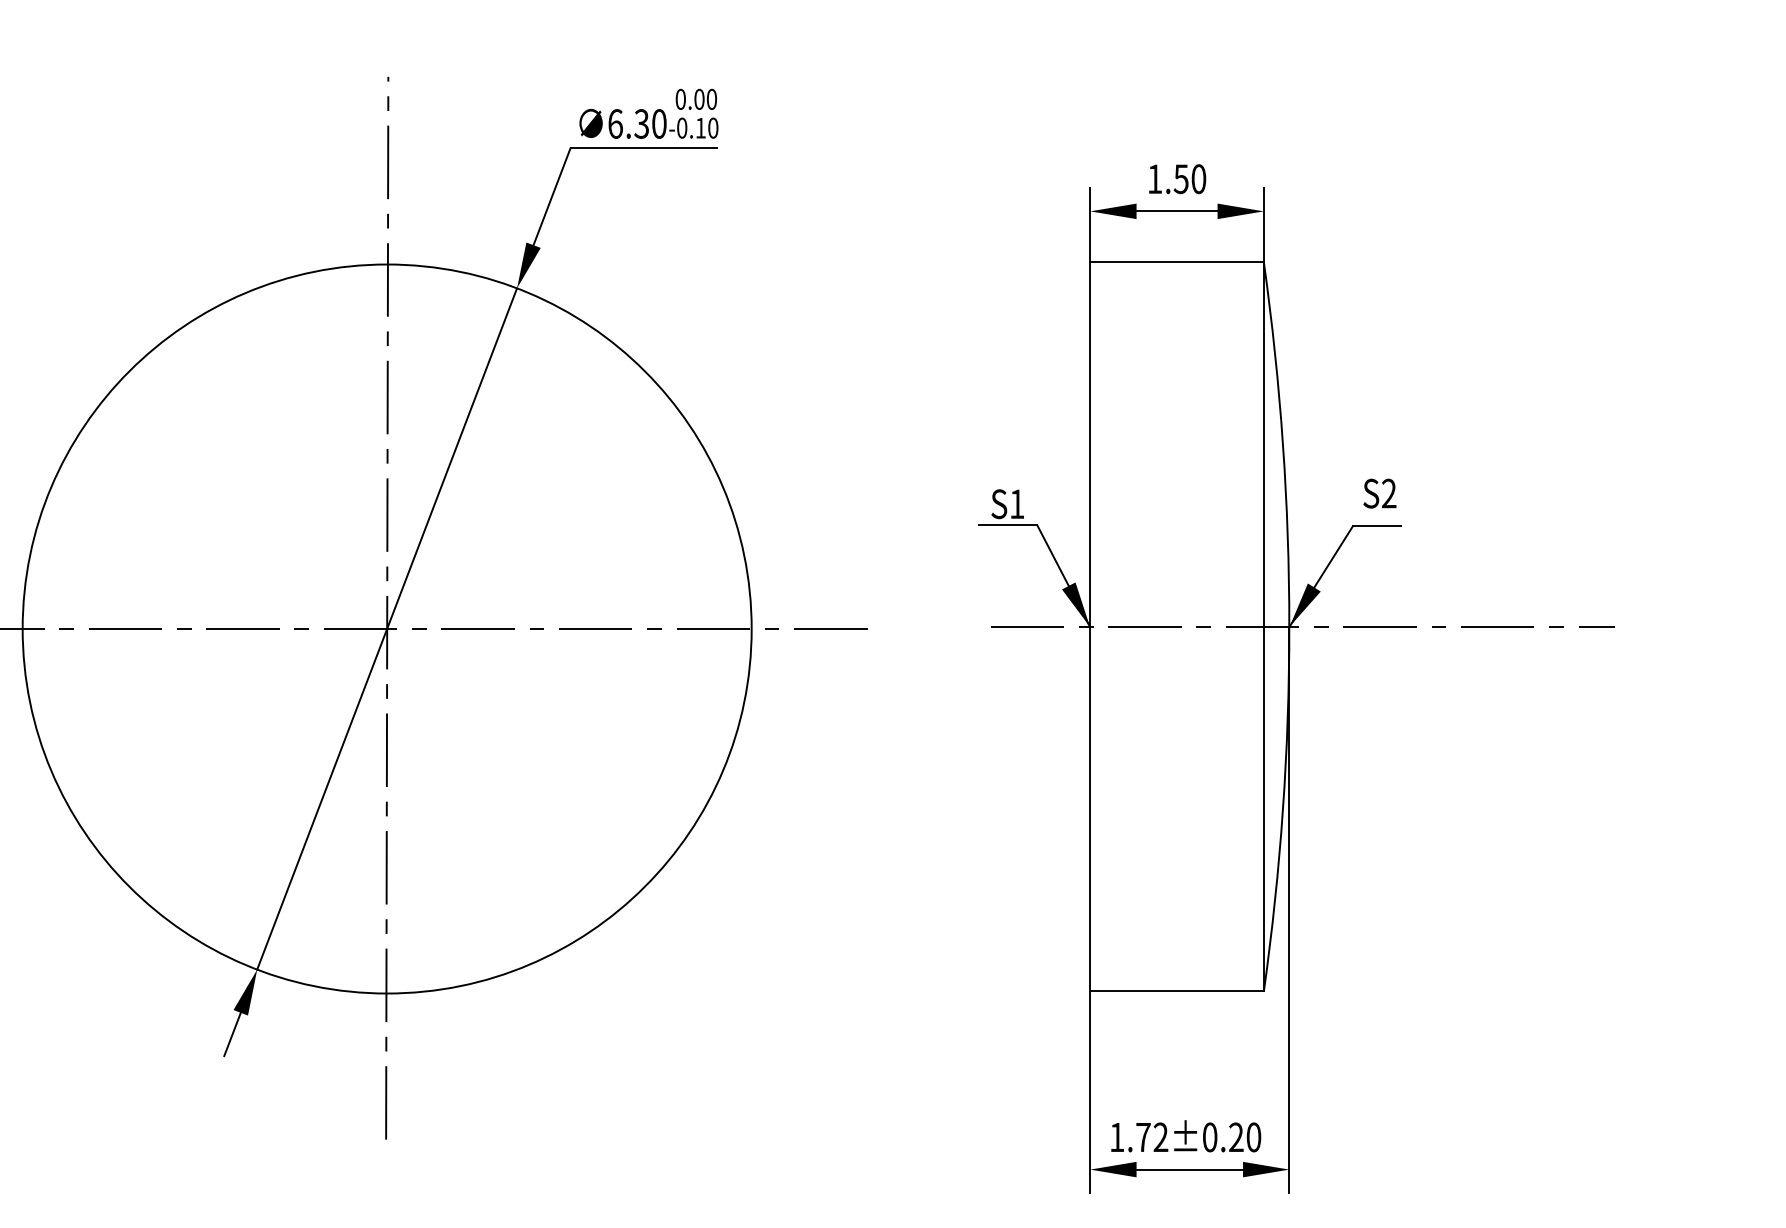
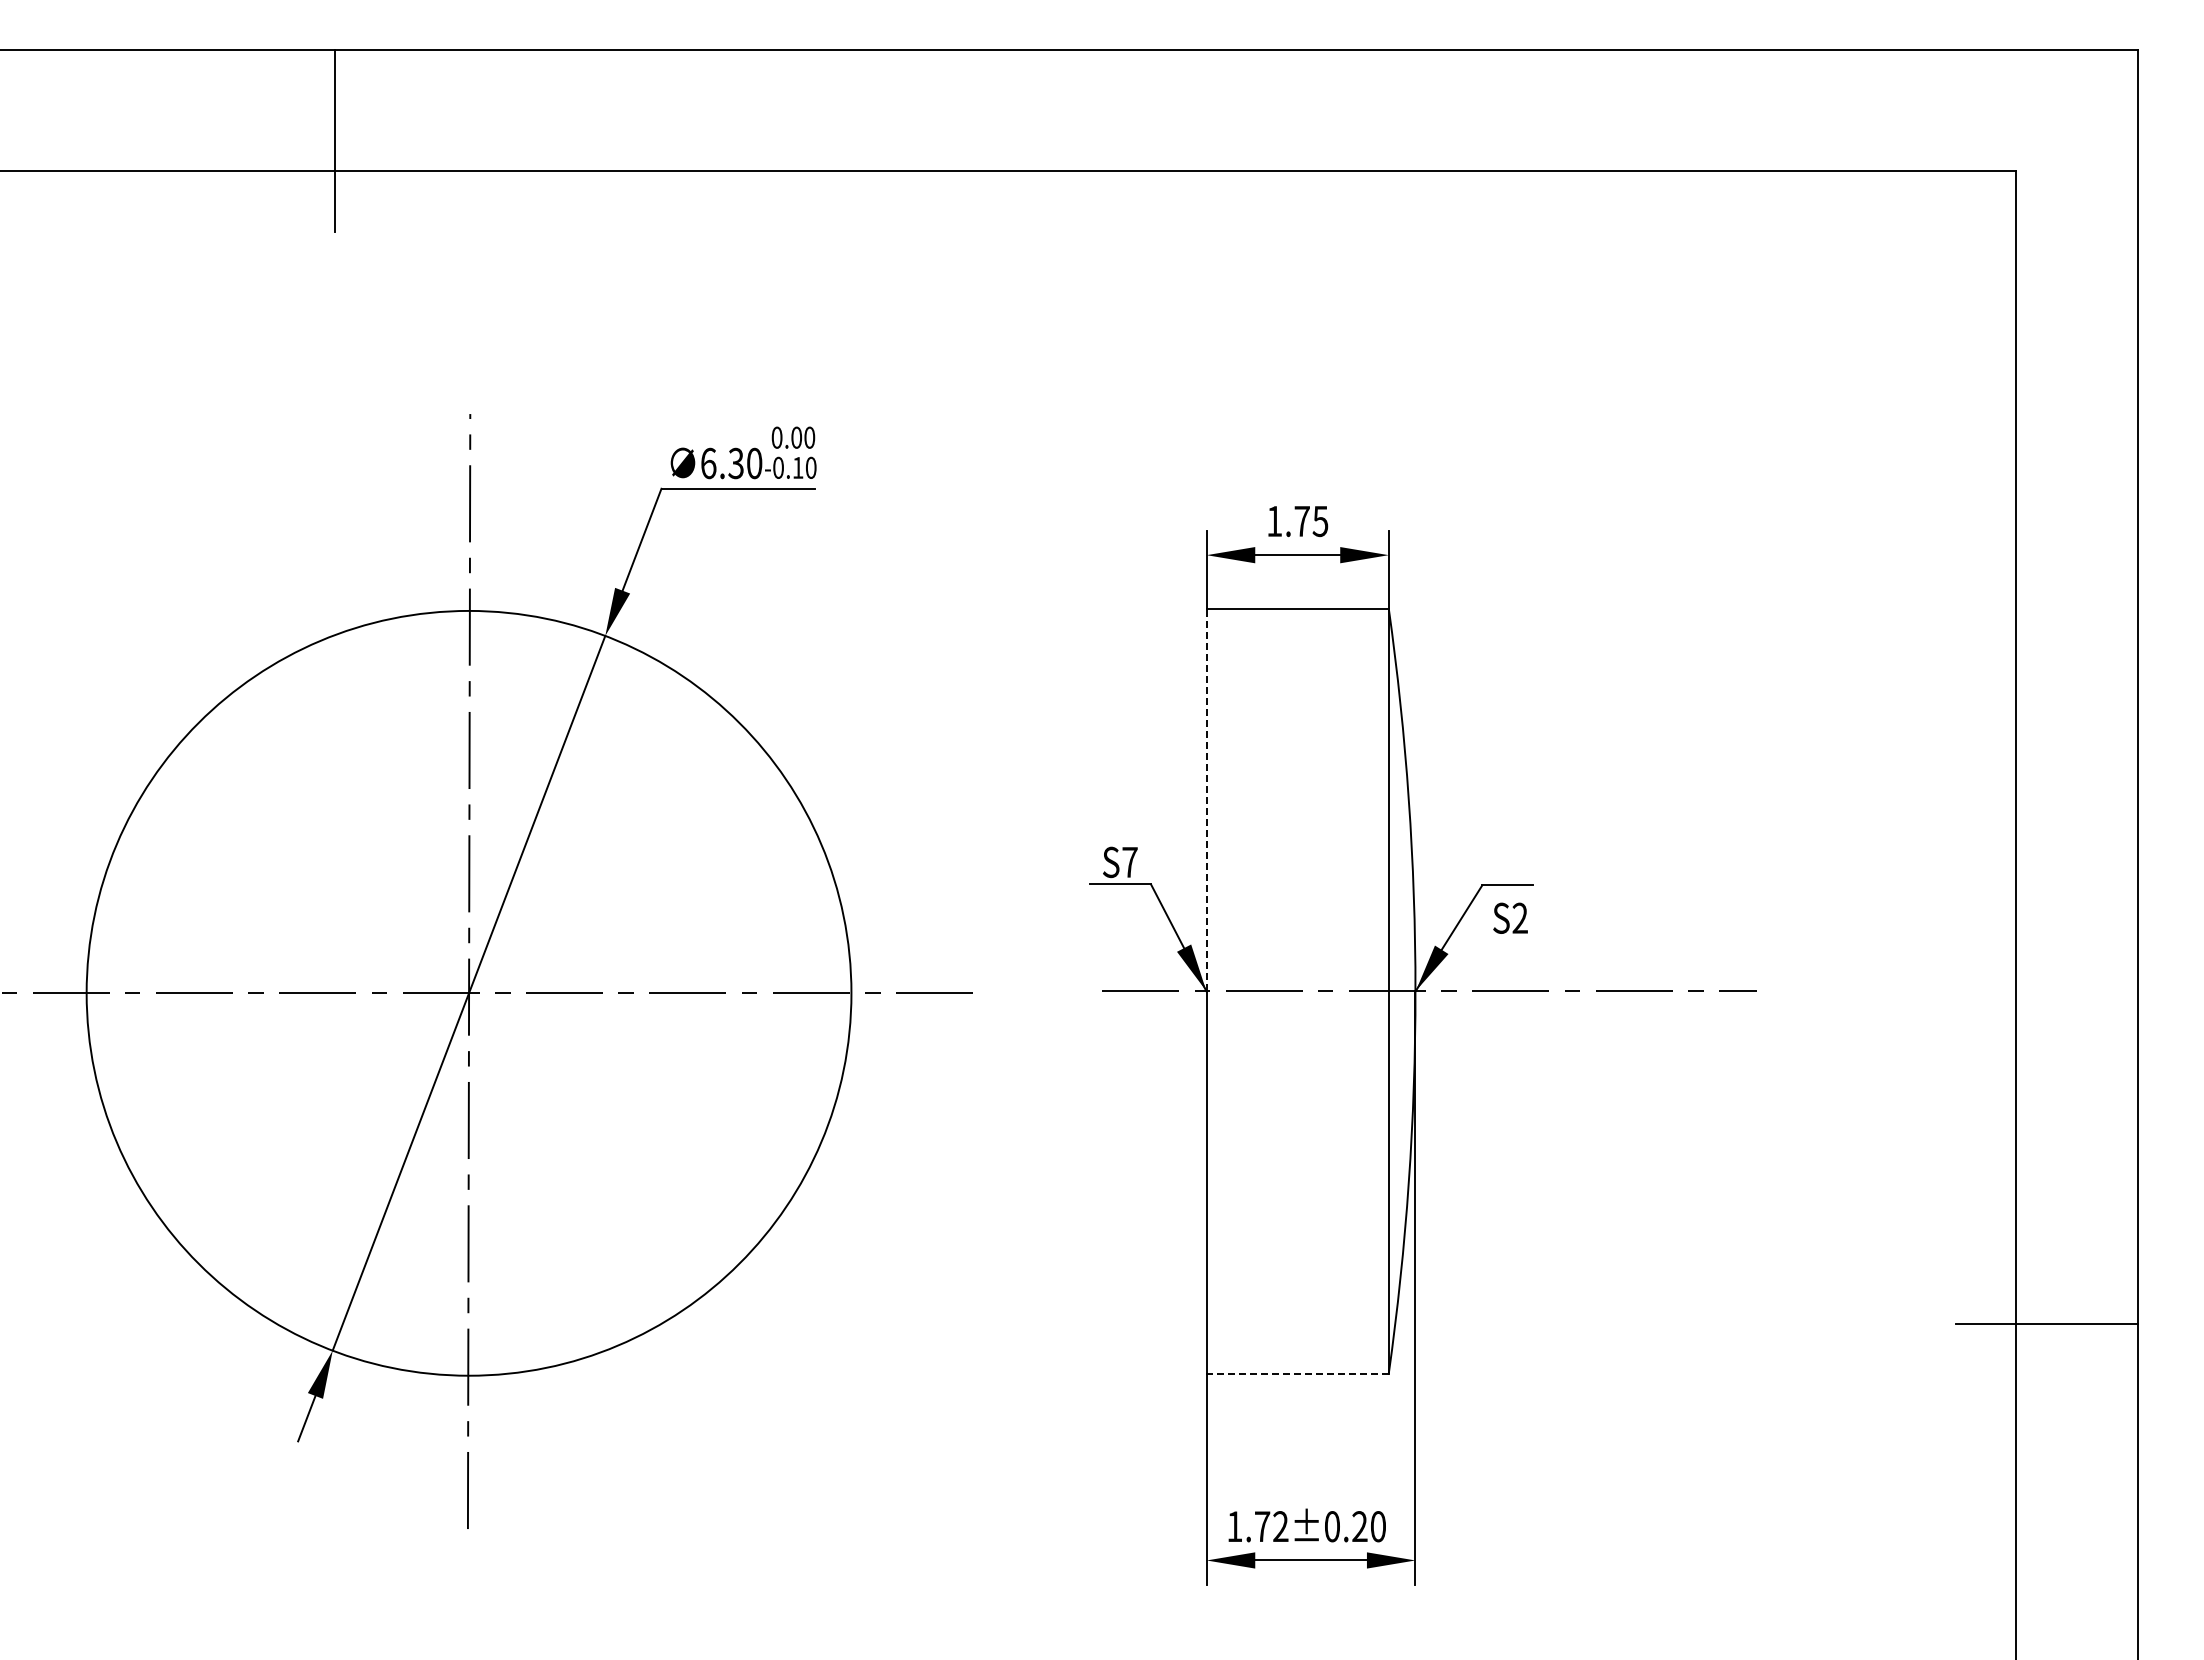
text: (1190, 179) -> (1311, 521), 1.50 -> 1.75
line: (1090, 444) -> (1206, 799), solid -> dashed
text: (1379, 492) -> (1510, 917), moved
text: (1016, 504) -> (1129, 862), S1 -> S7
line: (1176, 991) -> (1297, 1373), solid -> dashed

